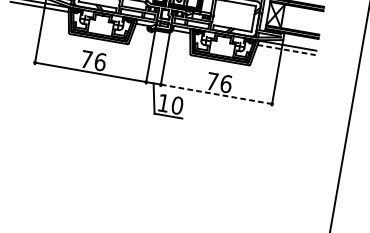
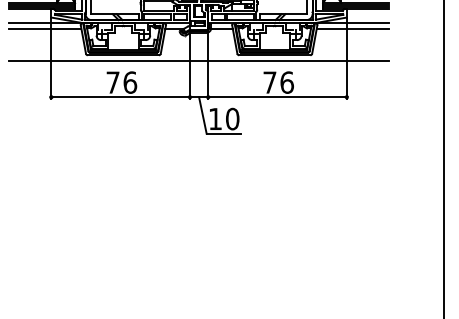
line: (287, 49) -> (353, 28), dashed -> solid
line: (158, 53) -> (198, 60), added
line: (217, 94) -> (278, 97), dashed -> solid

